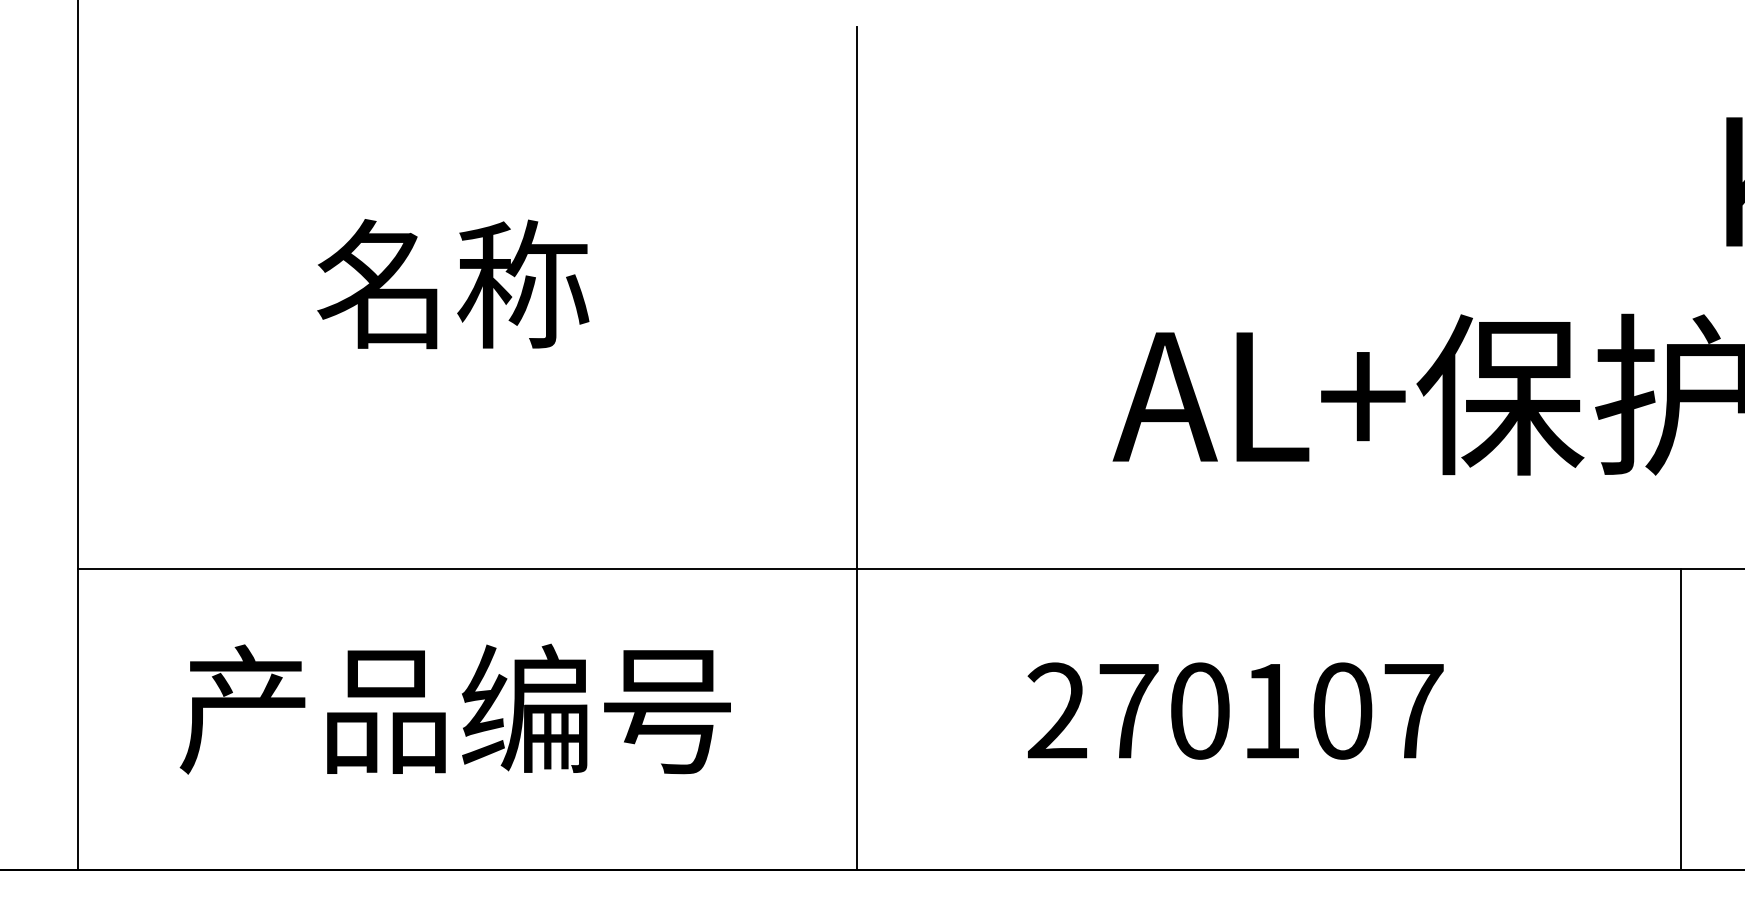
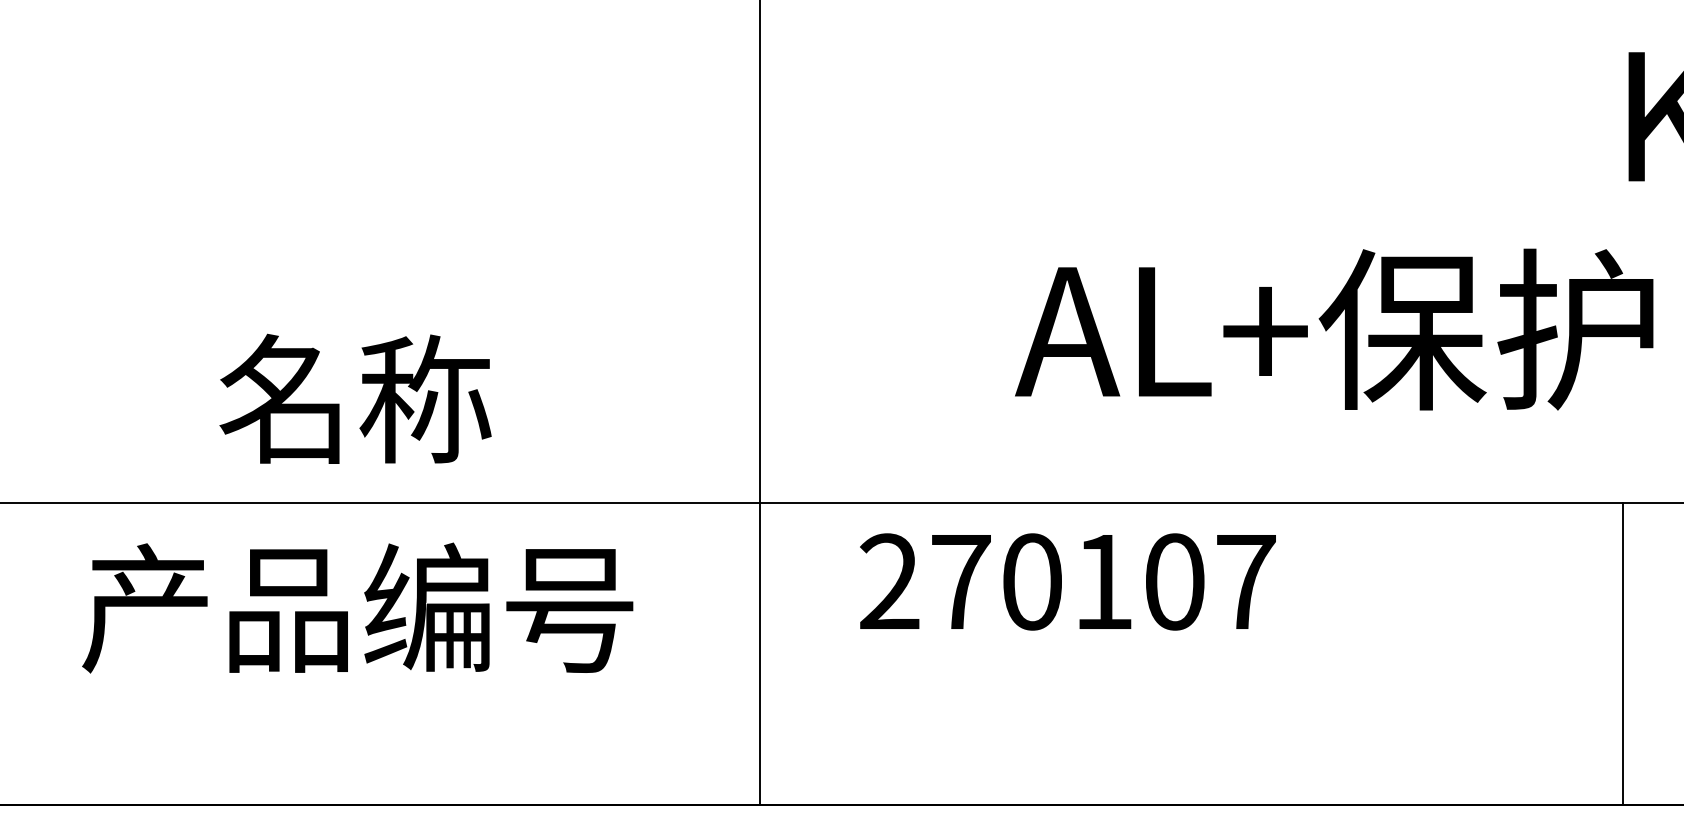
text: (453, 284) -> (355, 399), moved
text: (454, 708) -> (356, 607), moved
text: (1235, 710) -> (1067, 581), moved
line: (1680, 719) -> (1622, 654), moved

